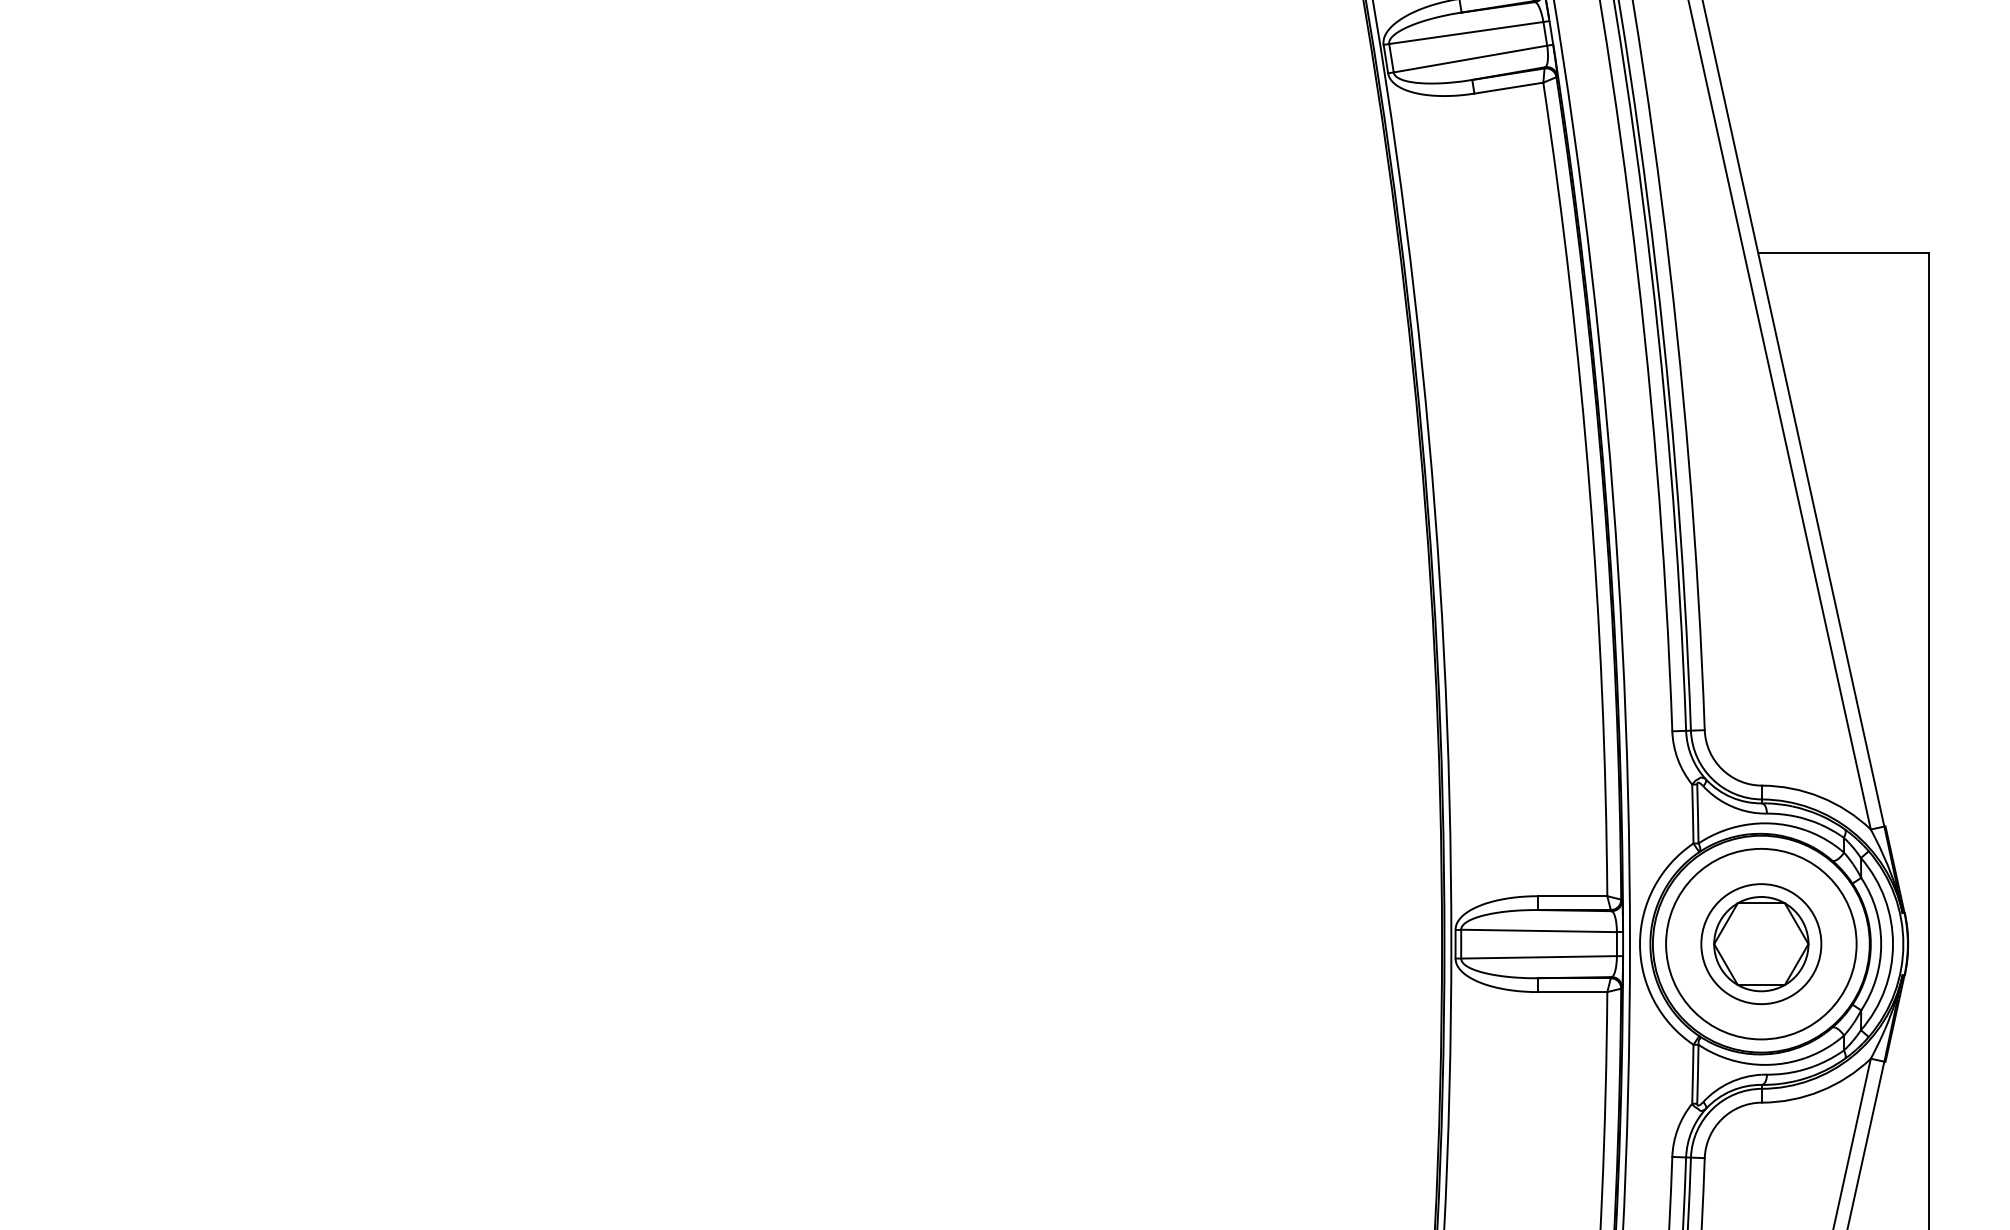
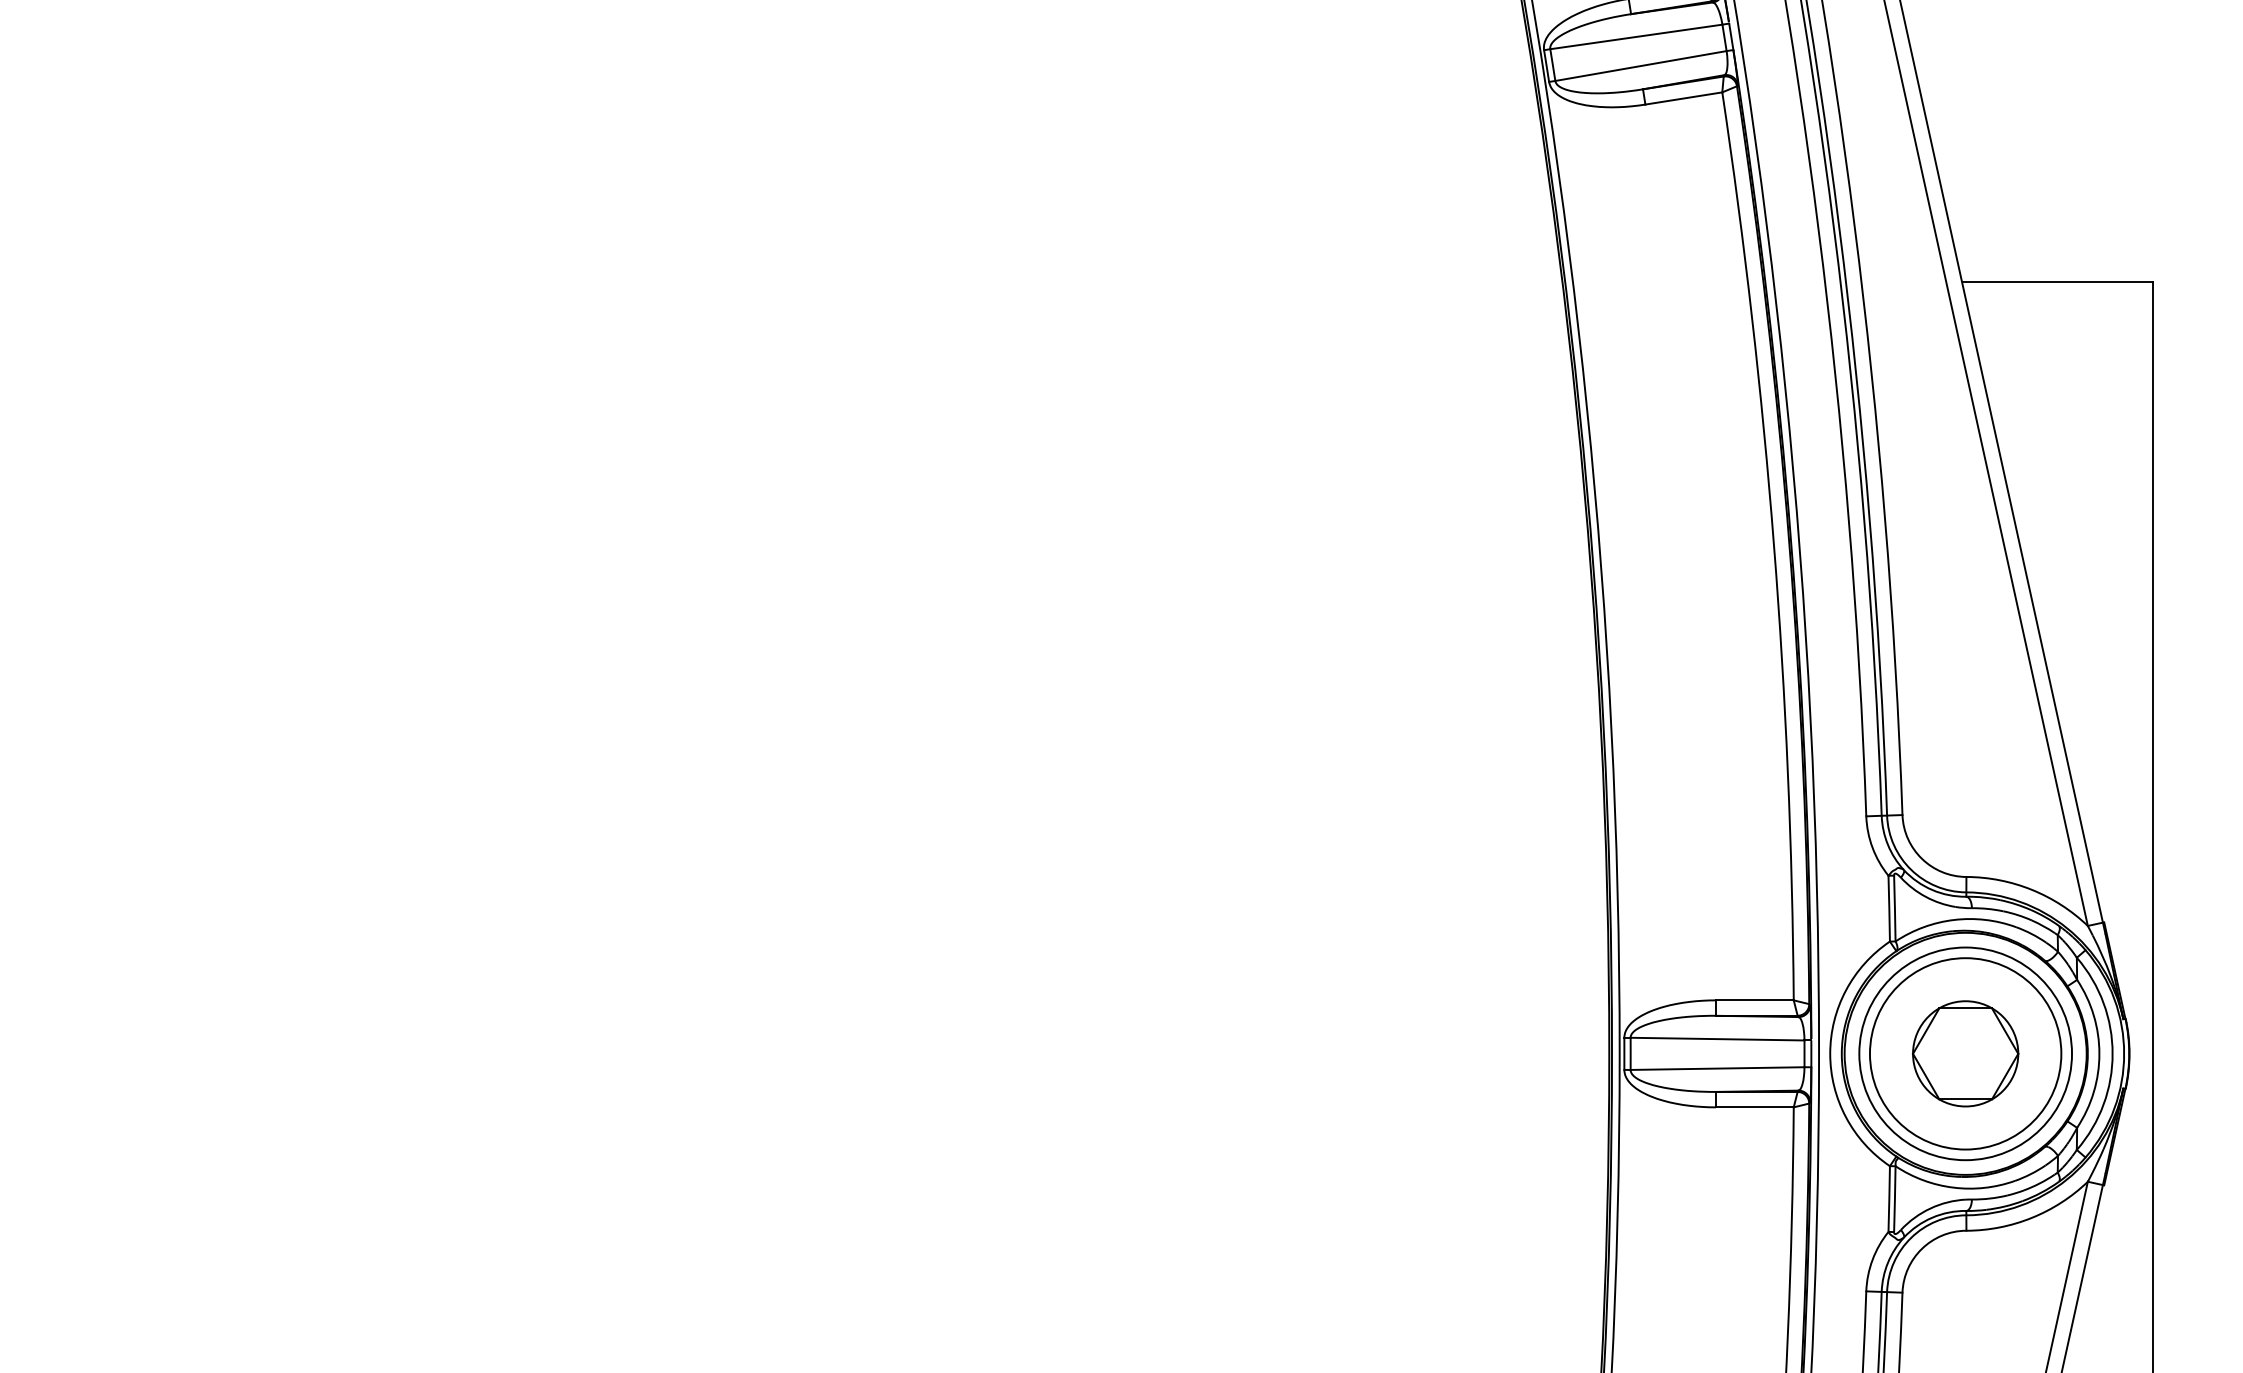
circle: (1761, 943) -> (1965, 1053), size x1.43

